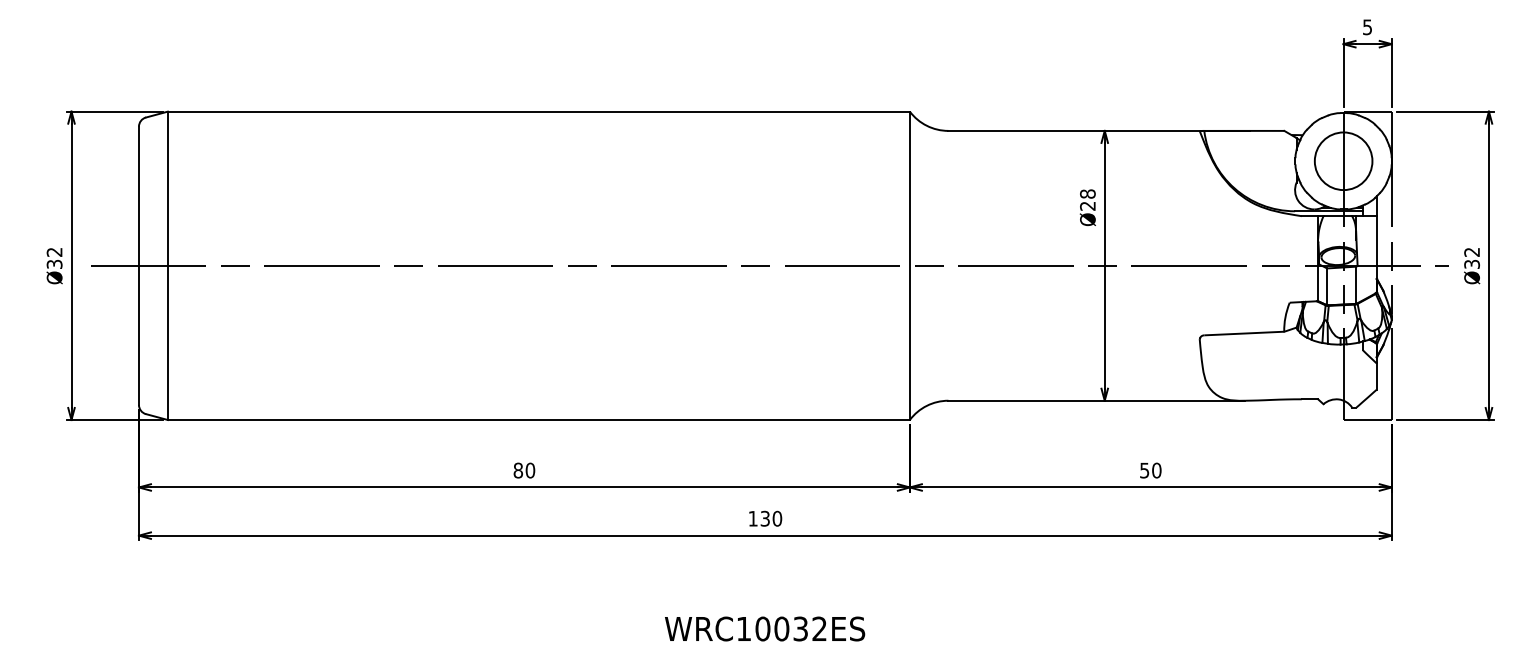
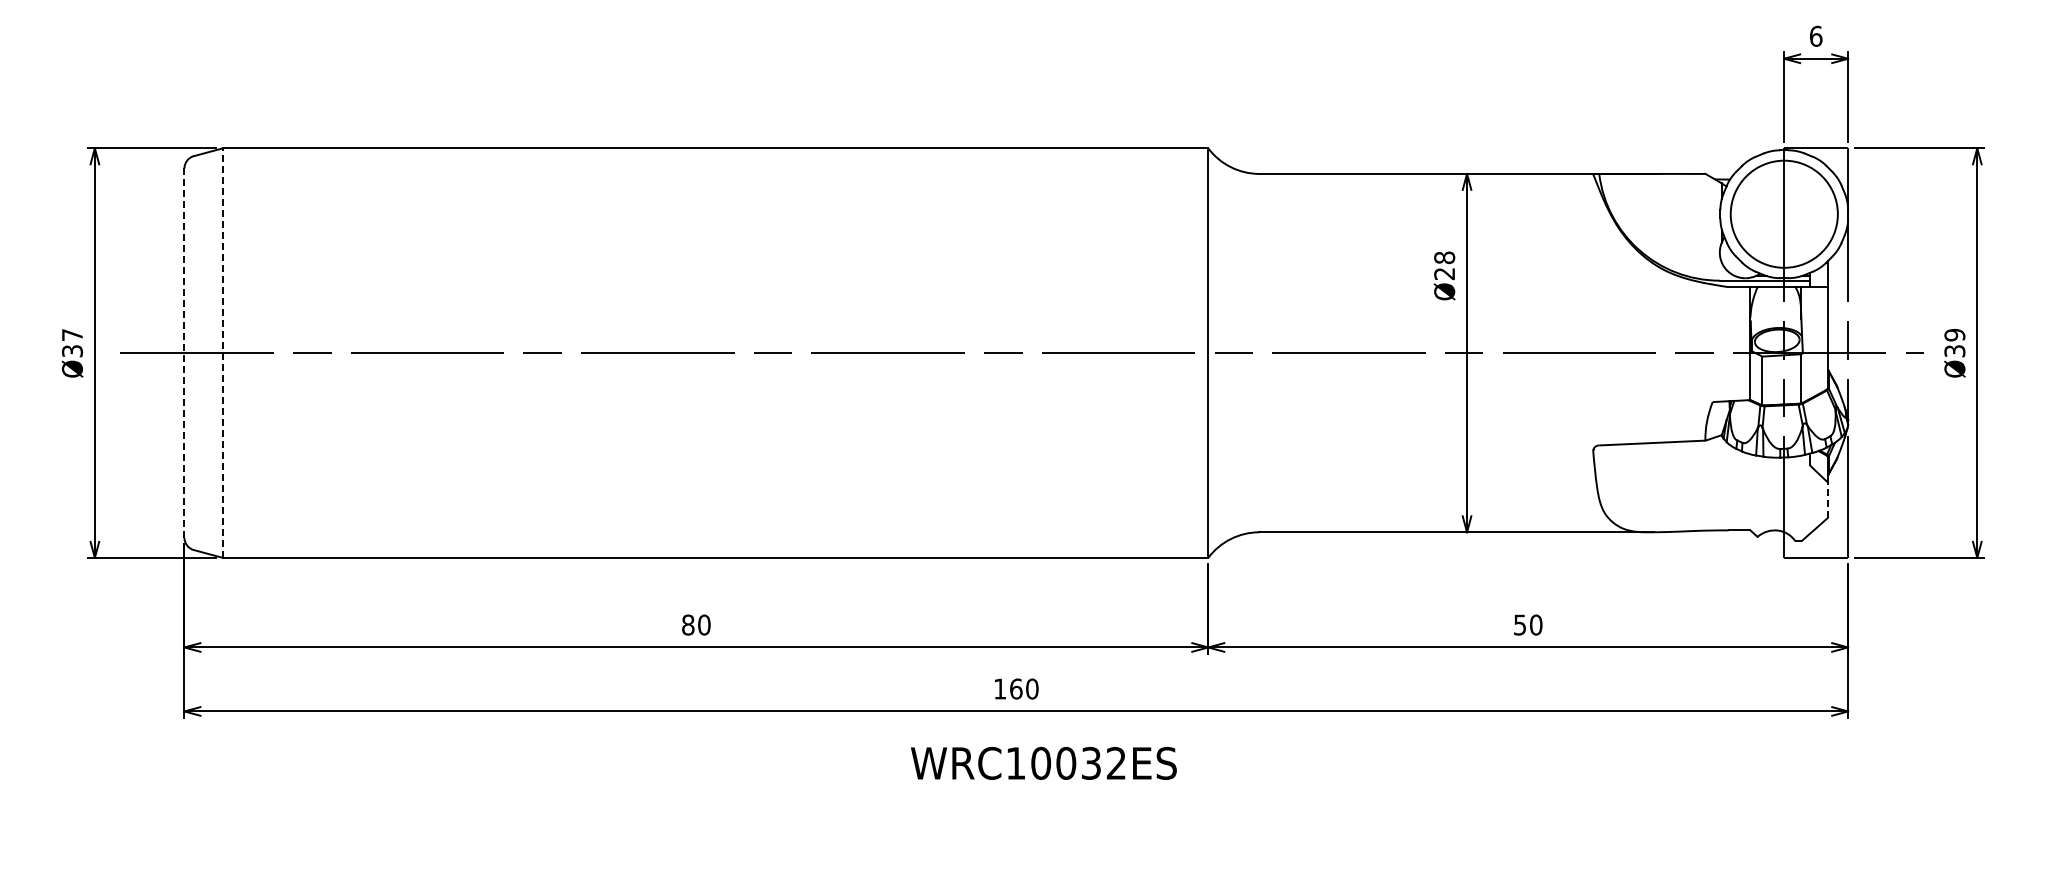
text: (1367, 26) -> (1816, 35), 5 -> 6
circle: (1343, 161) -> (1784, 214), size x1.4
text: (1471, 251) -> (1954, 334), Ø32 -> Ø39
text: (54, 252) -> (72, 335), Ø32 -> Ø37
line: (138, 266) -> (184, 353), solid -> dashed
line: (167, 266) -> (222, 353), solid -> dashed
line: (1376, 376) -> (1828, 500), solid -> dashed
text: (765, 518) -> (1016, 688), 130 -> 160
text: (764, 628) -> (1043, 762), moved

